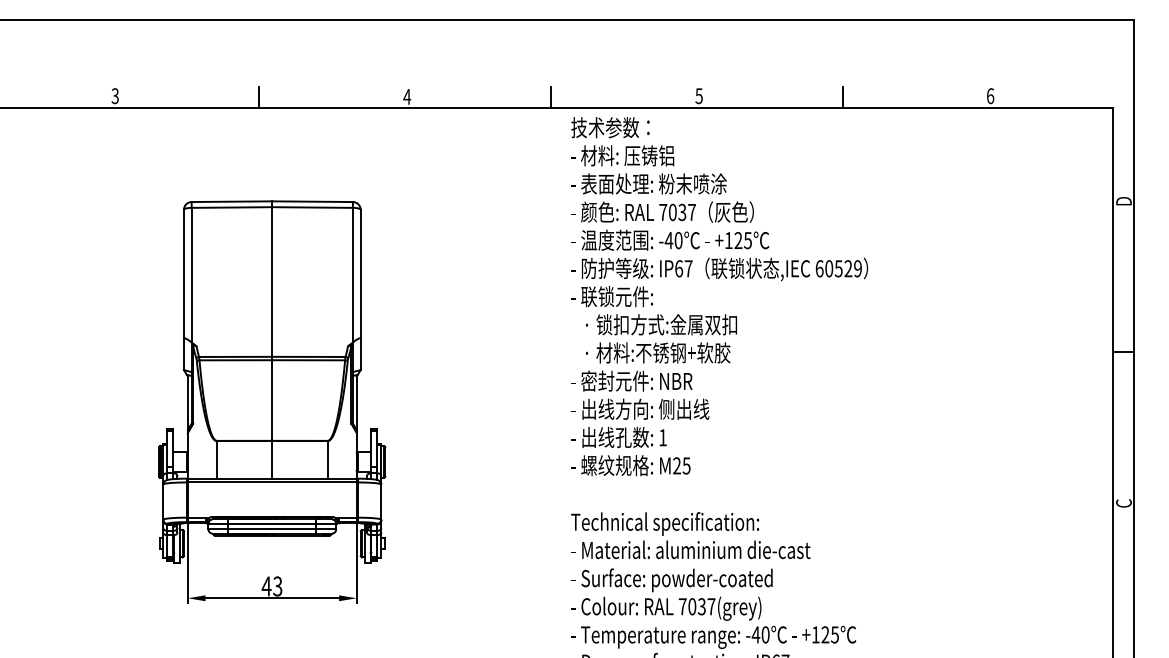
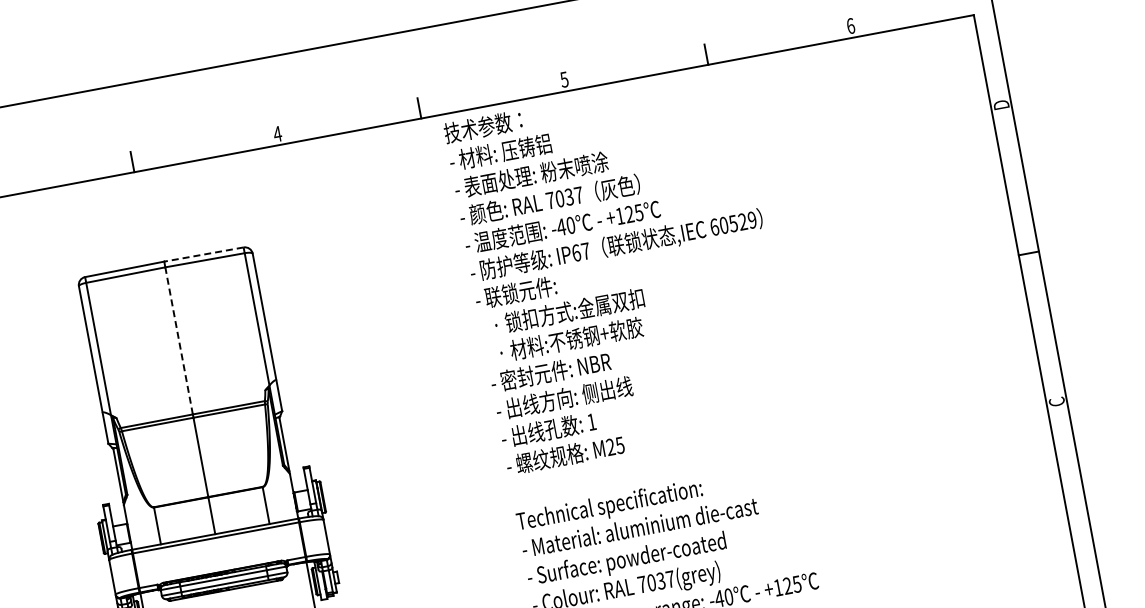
line: (312, 201) -> (203, 254), solid -> dashed
line: (272, 282) -> (179, 341), solid -> dashed

